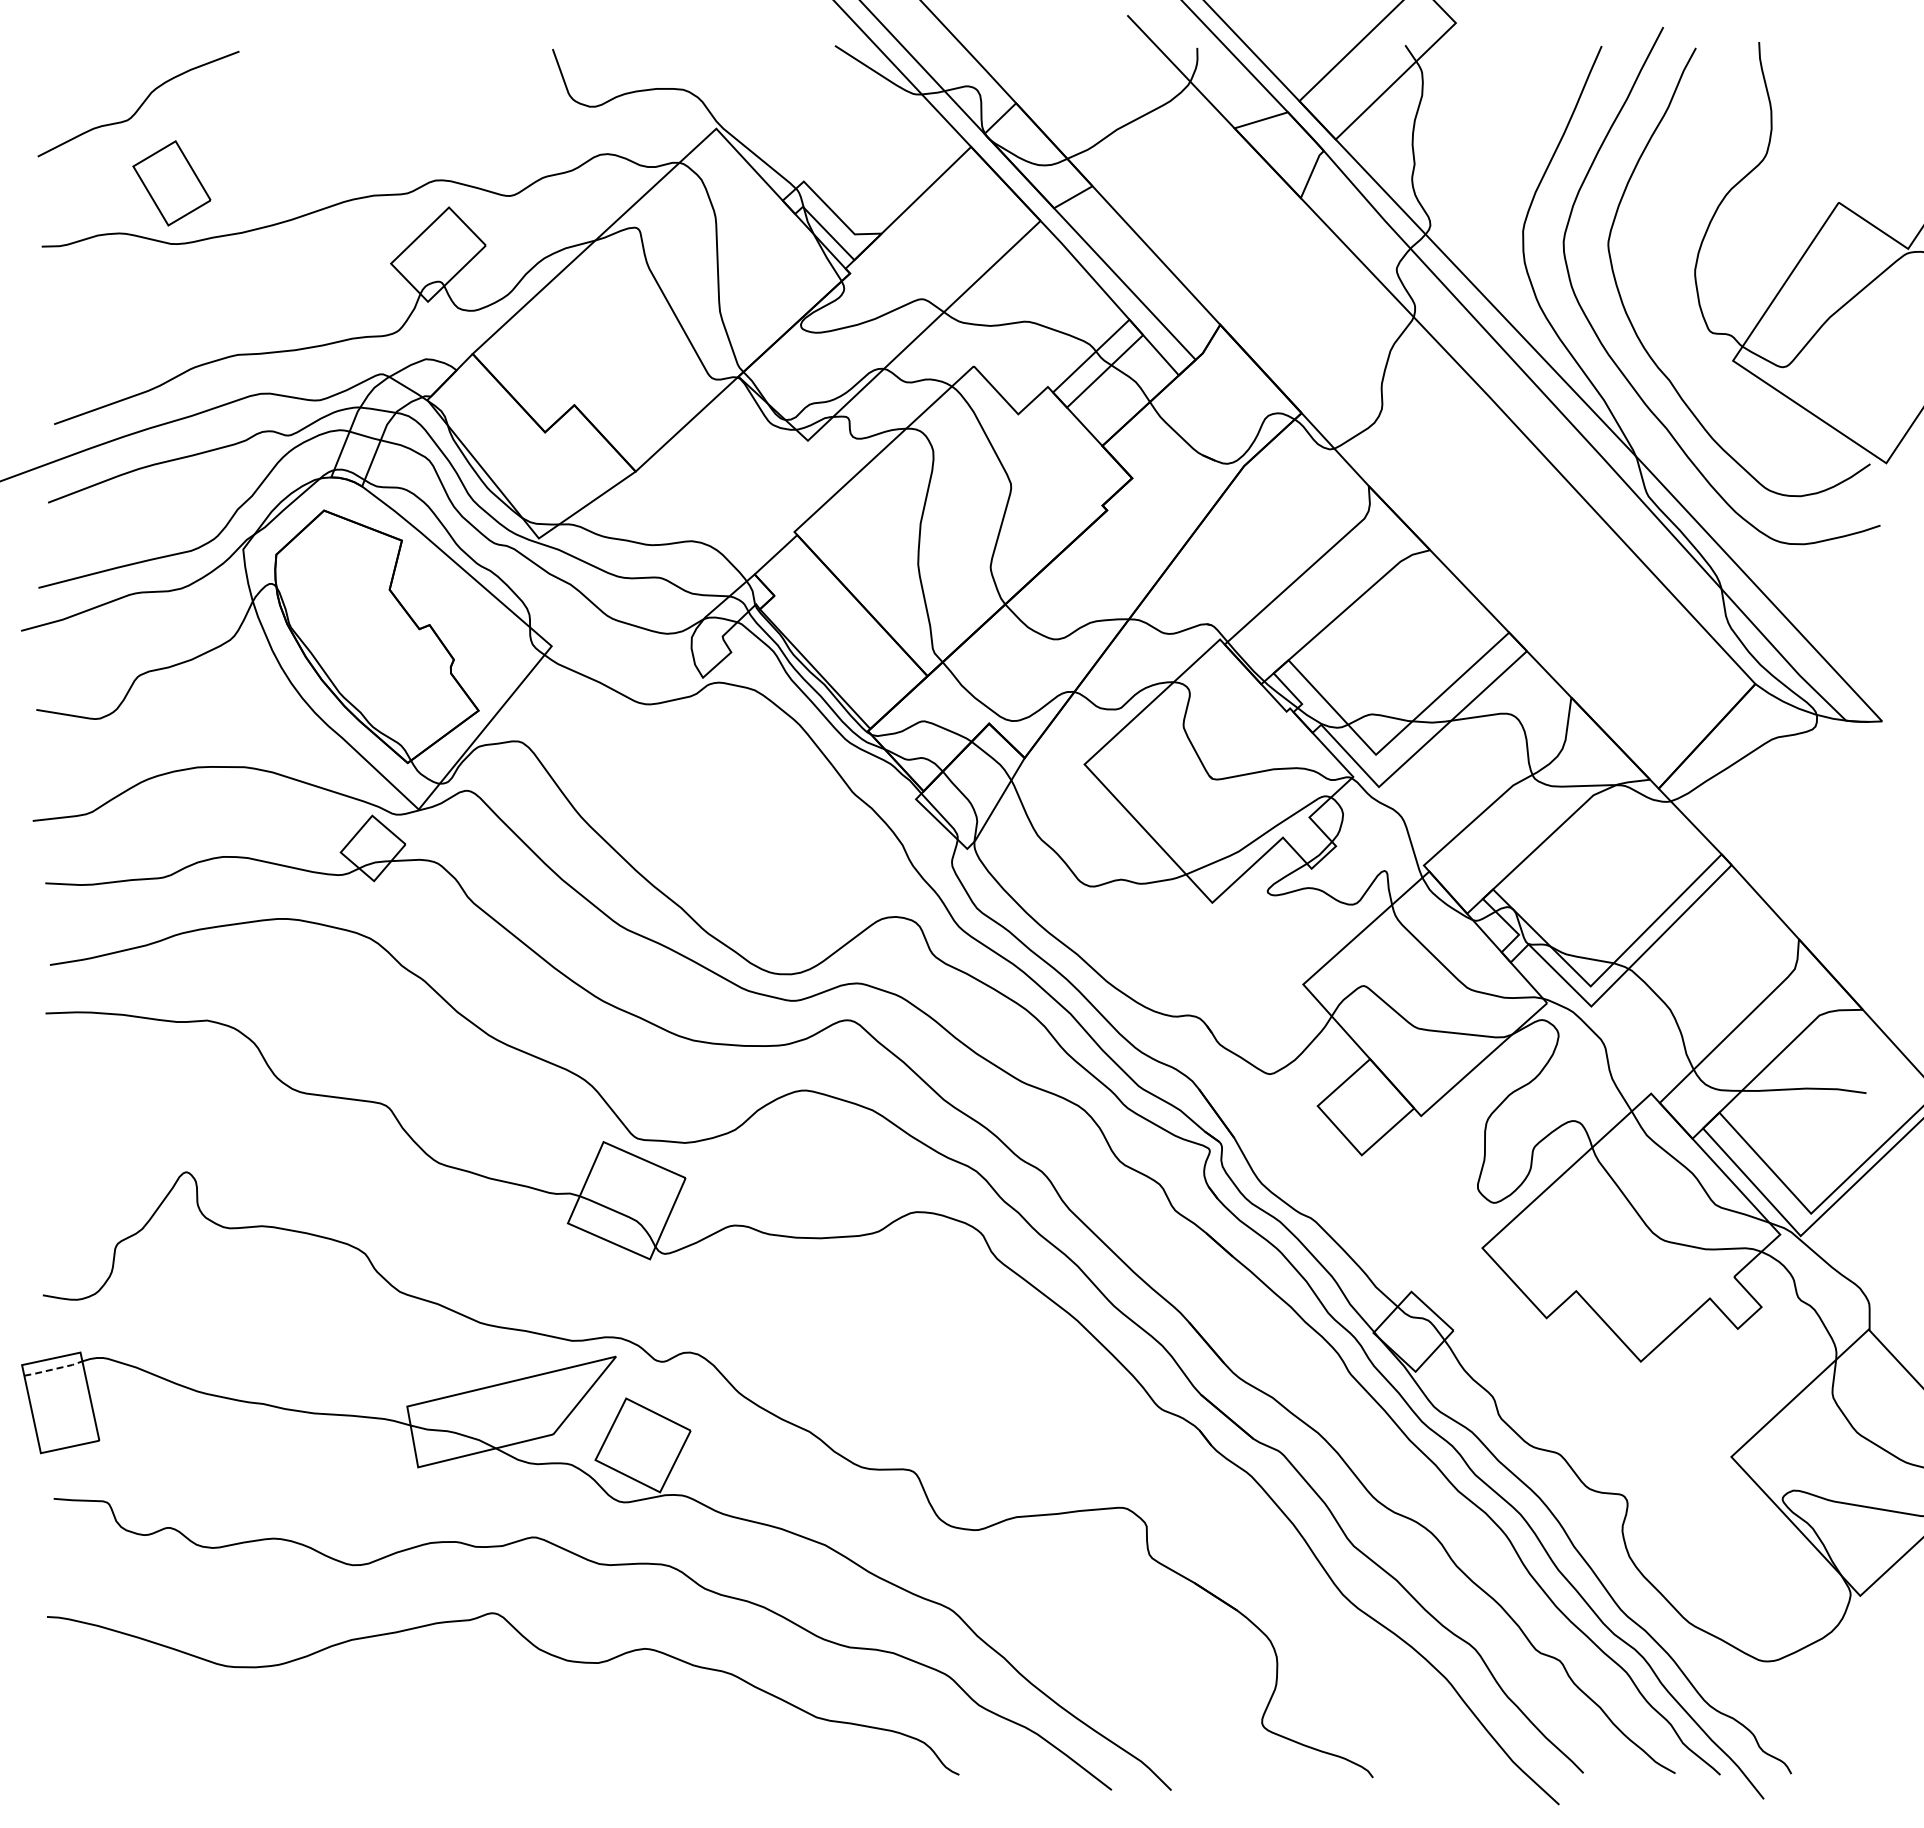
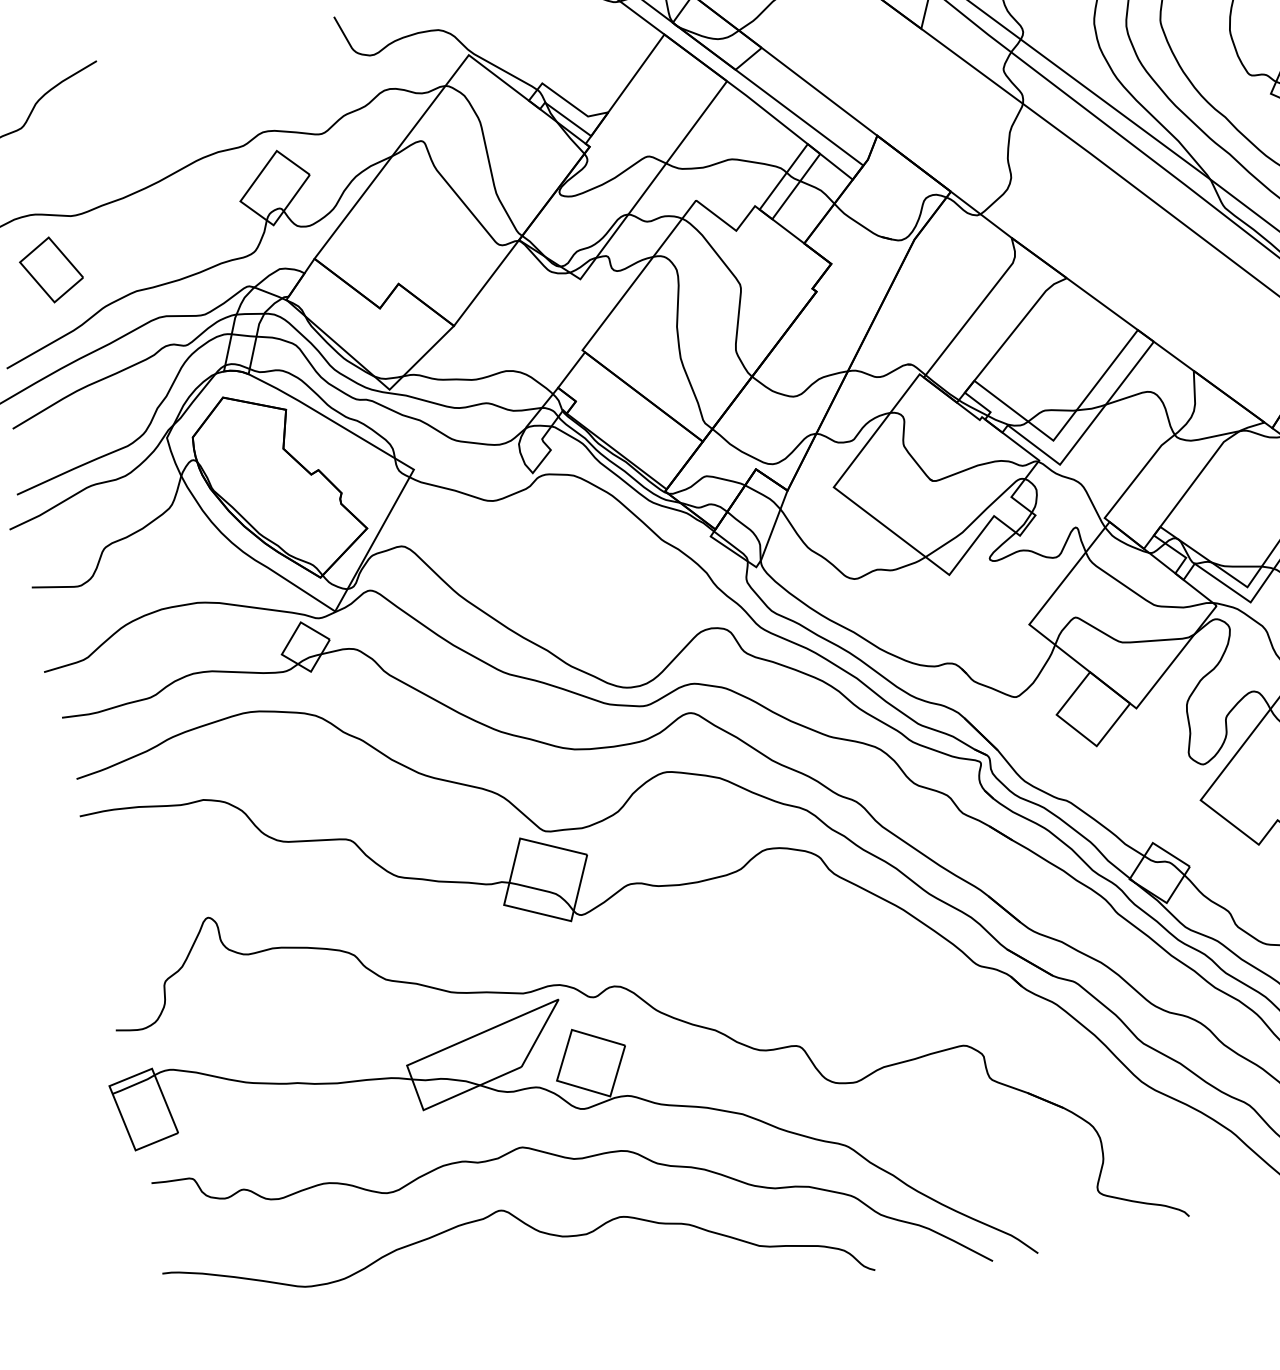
part: (171, 183) -> (51, 270), moved
line: (53, 1369) -> (133, 1085), dashed -> solid

